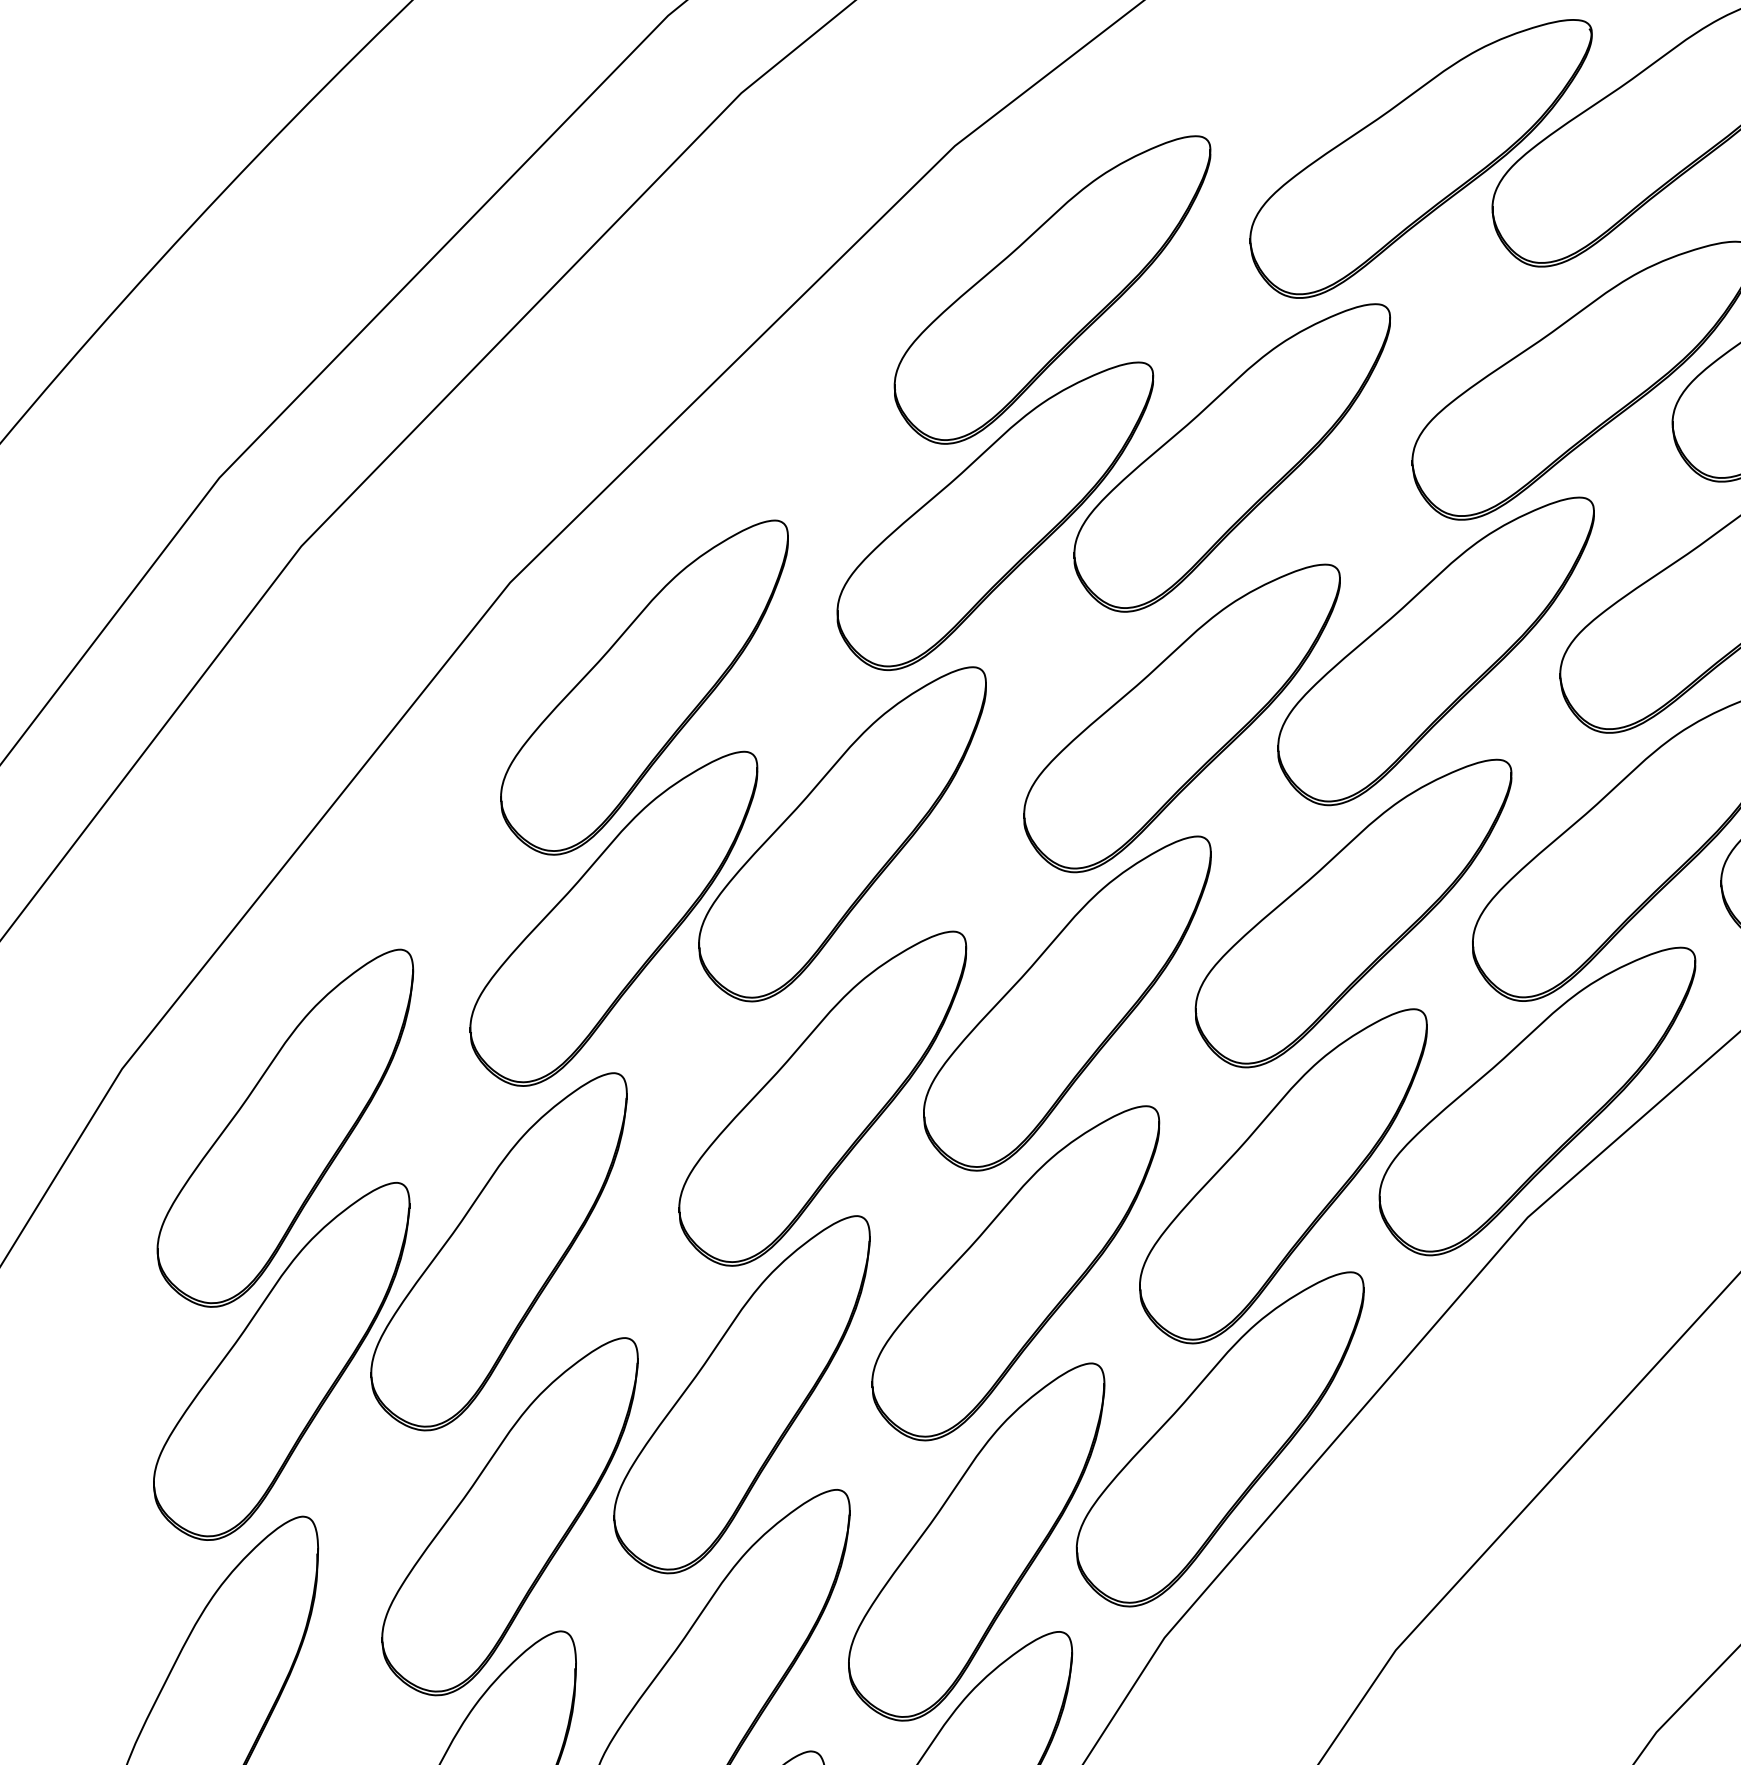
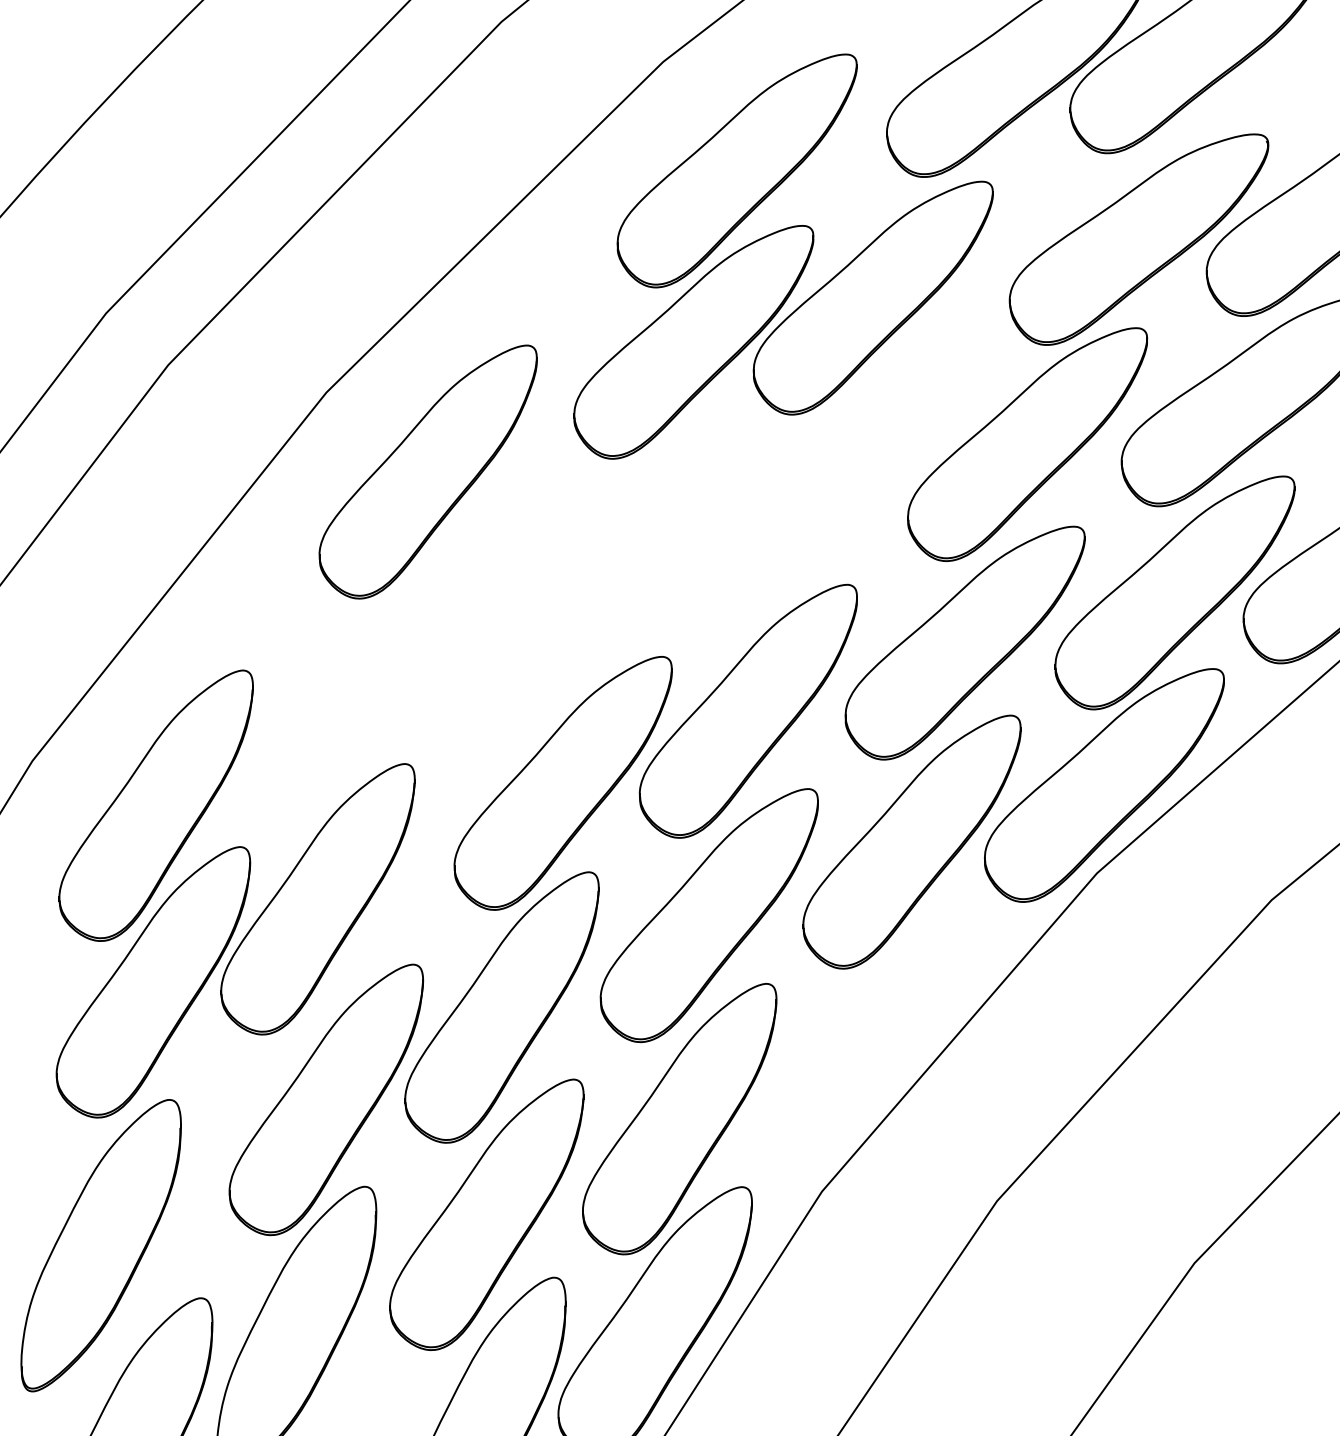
part: (1181, 718) -> (834, 495), removed
part: (728, 875) -> (491, 614), removed
part: (1219, 1439) -> (863, 1041), removed

